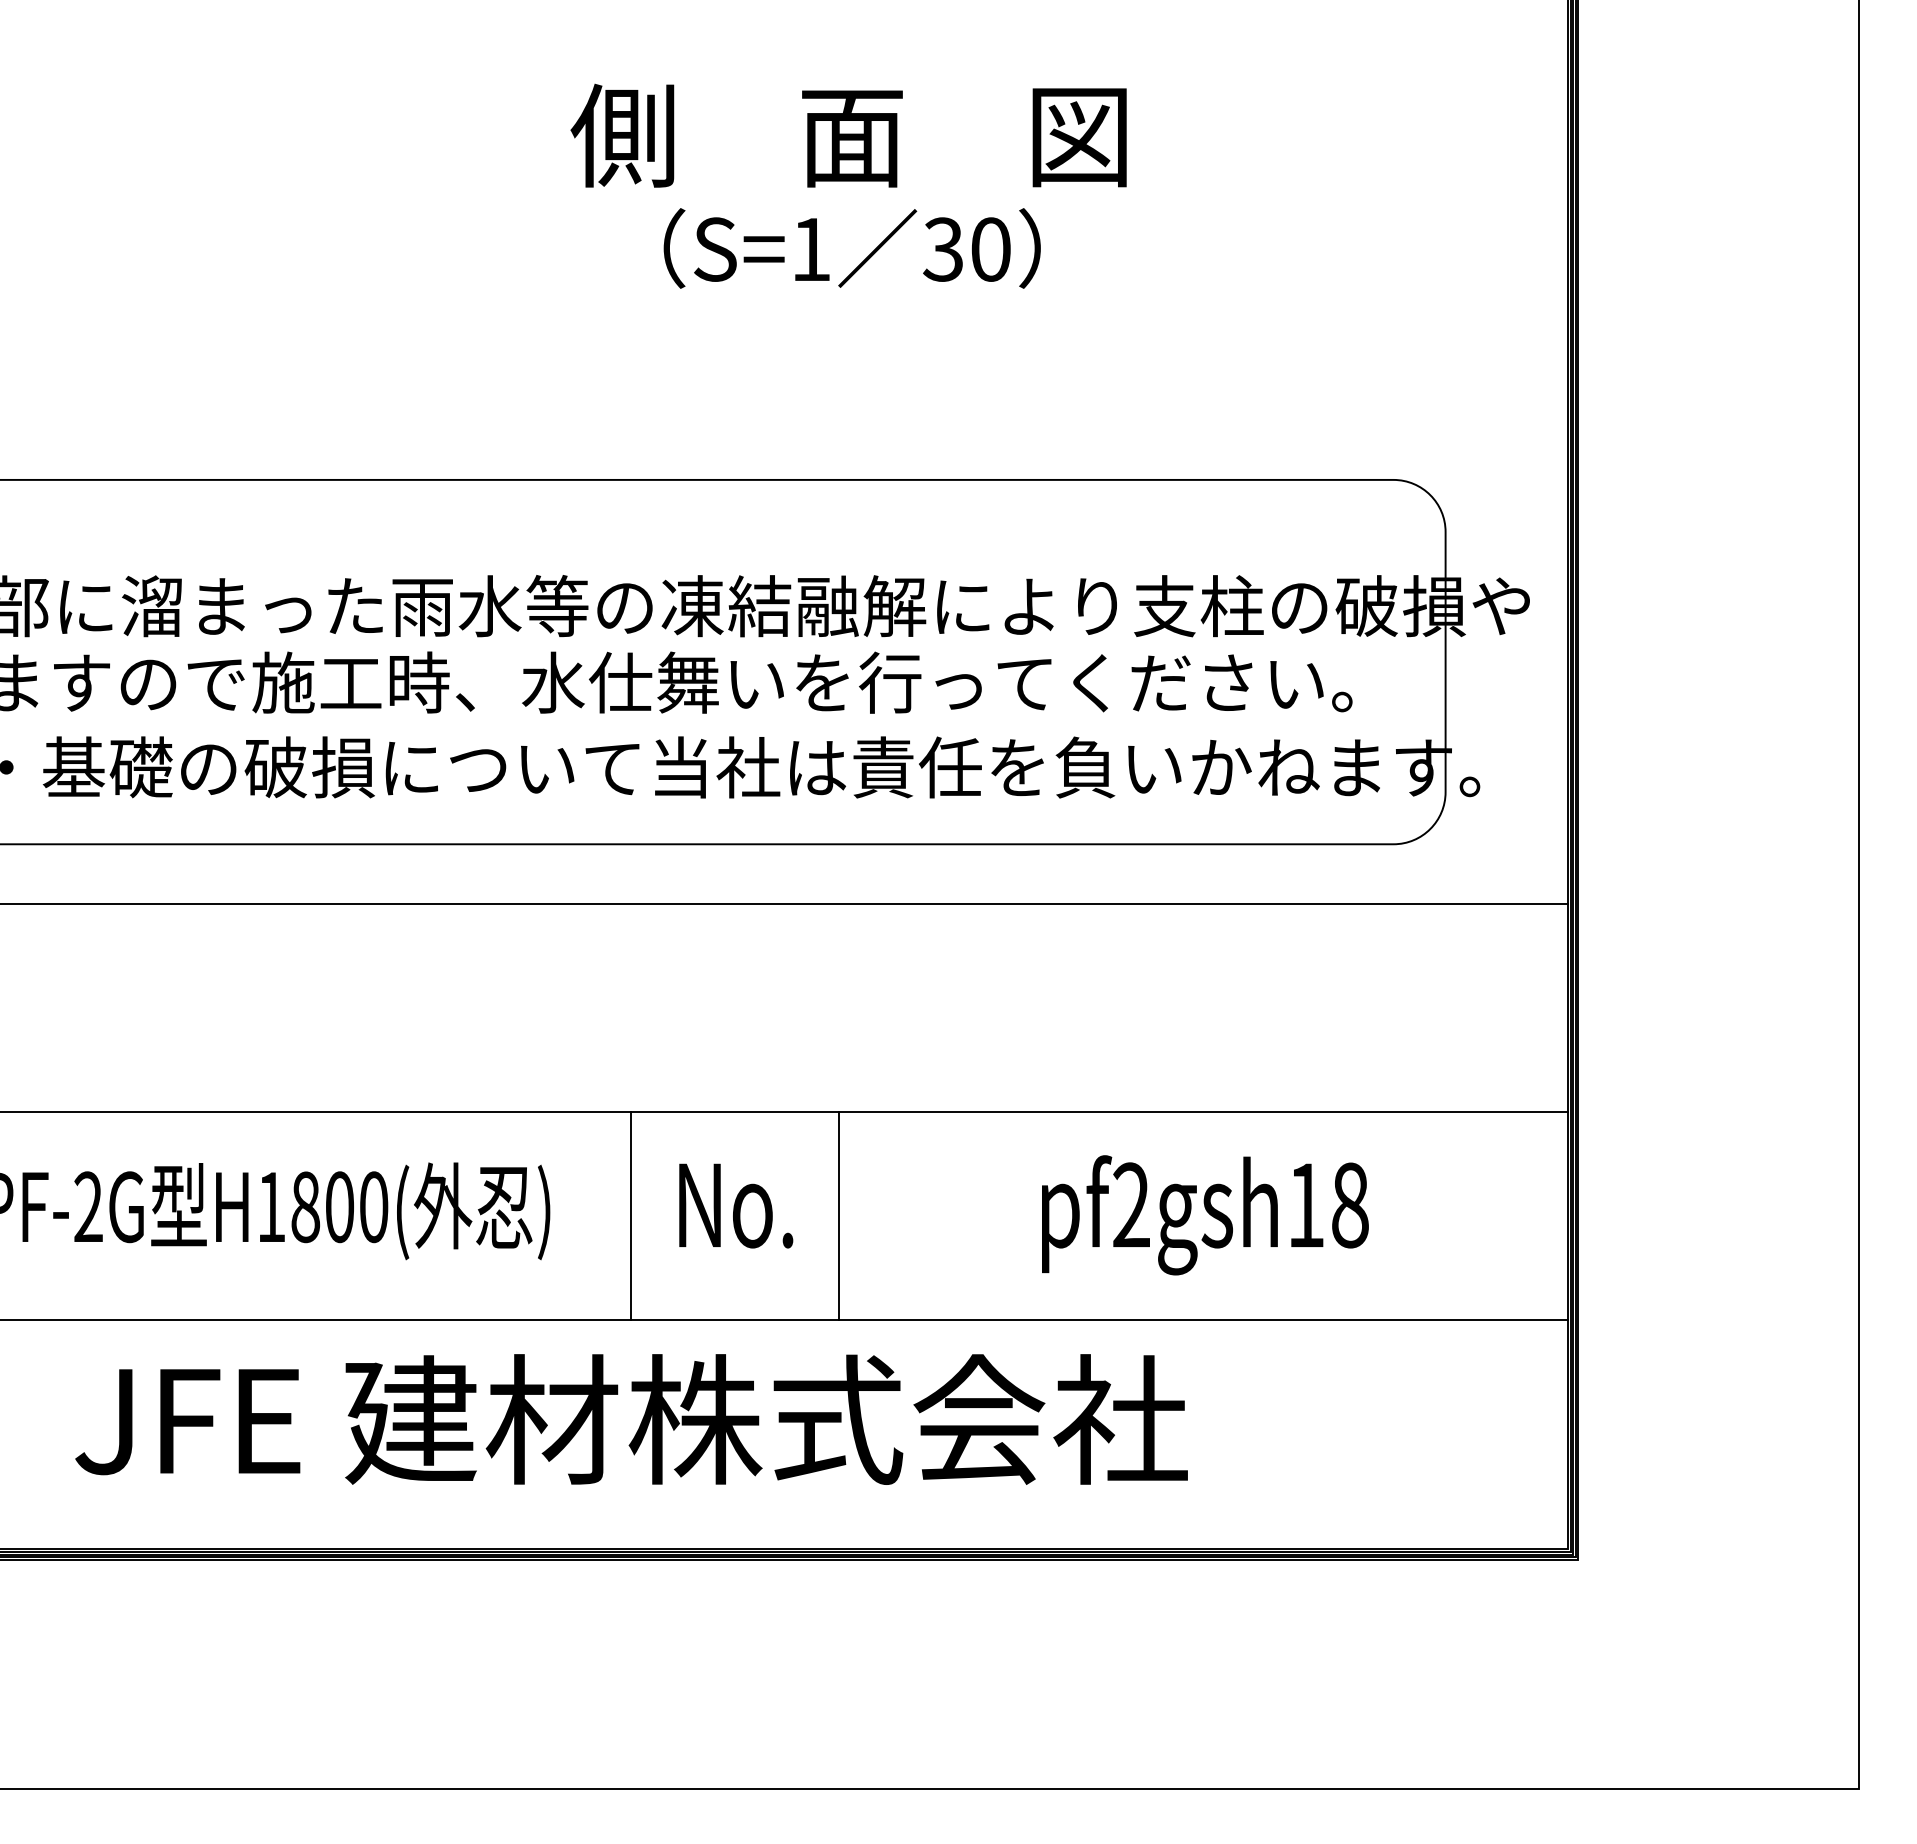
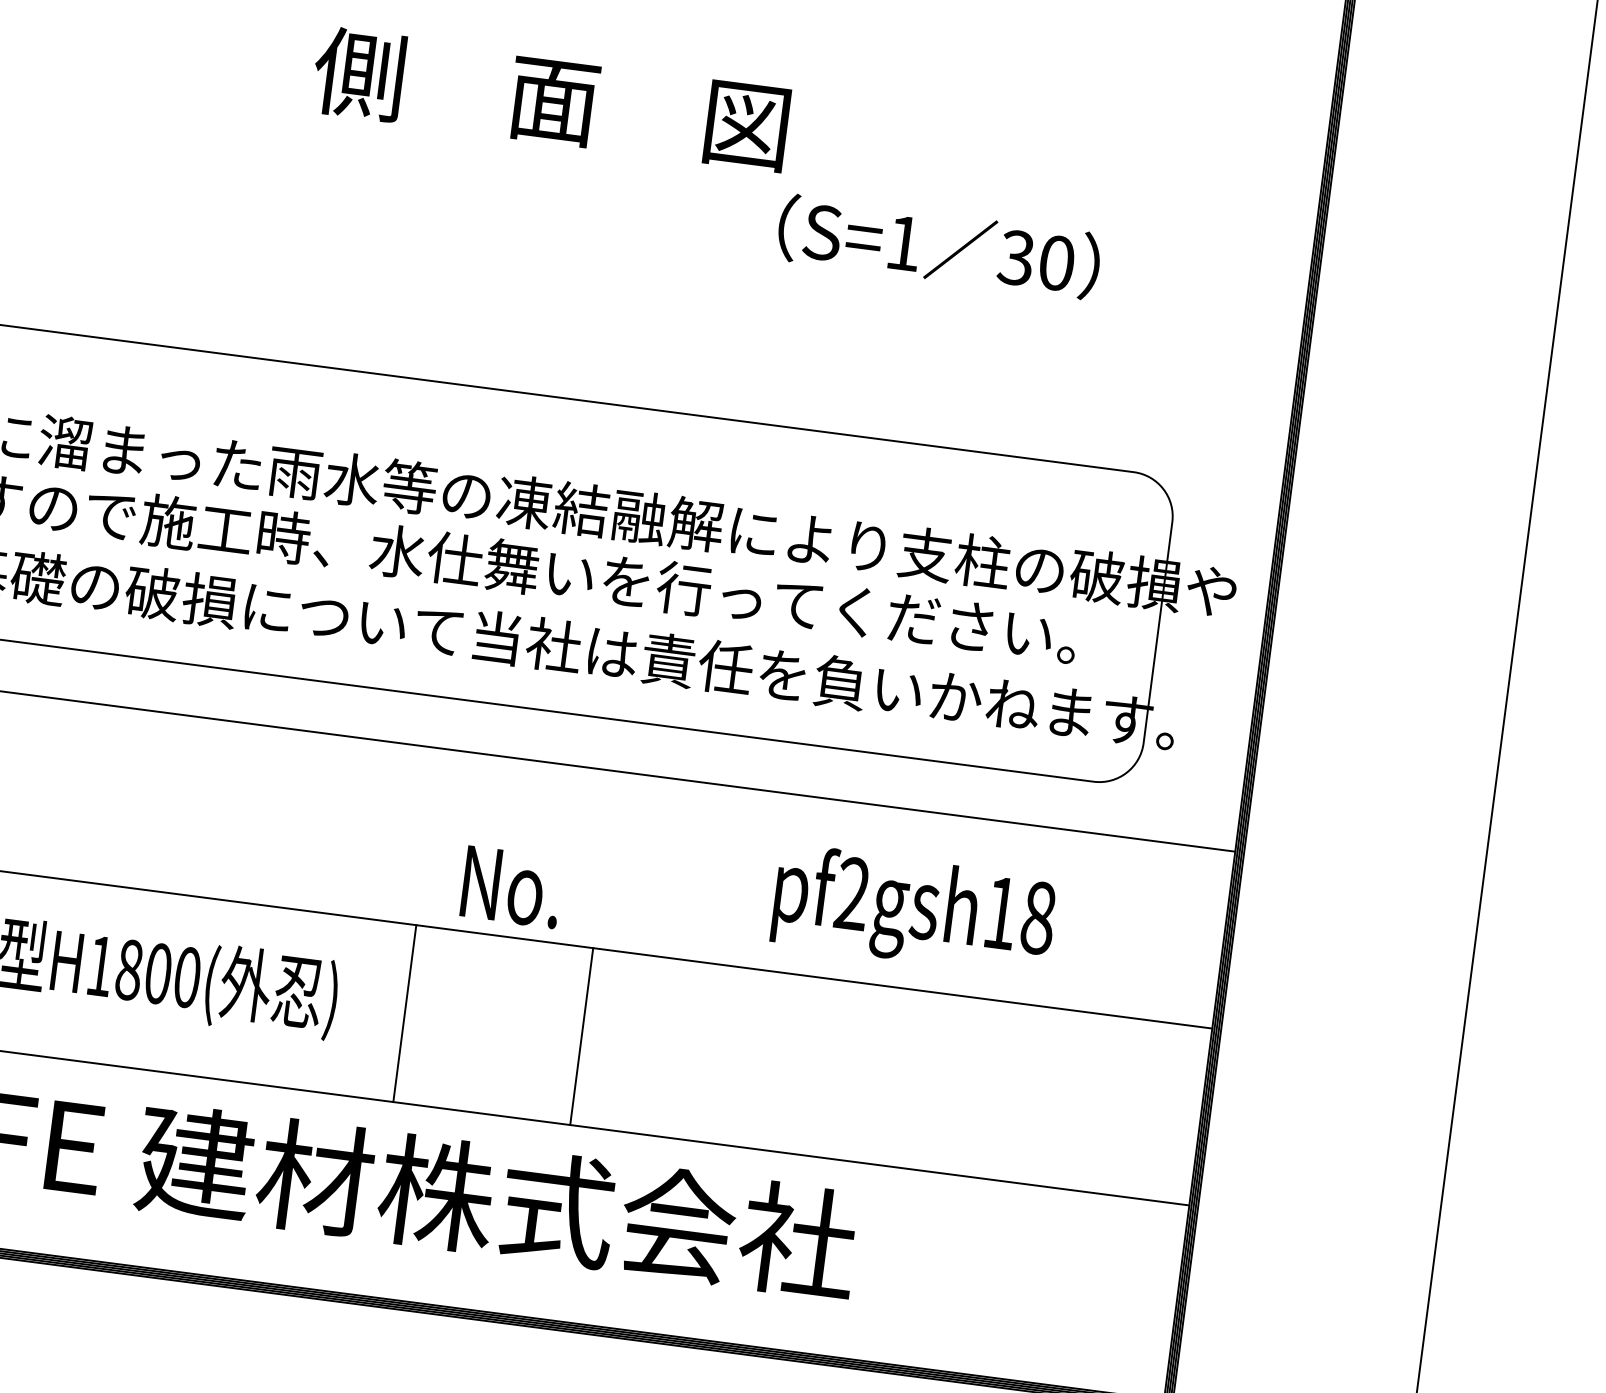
text: (848, 135) -> (550, 98), moved
text: (851, 248) -> (938, 246), moved
text: (736, 1205) -> (512, 886), moved
text: (1205, 1215) -> (914, 910), moved

